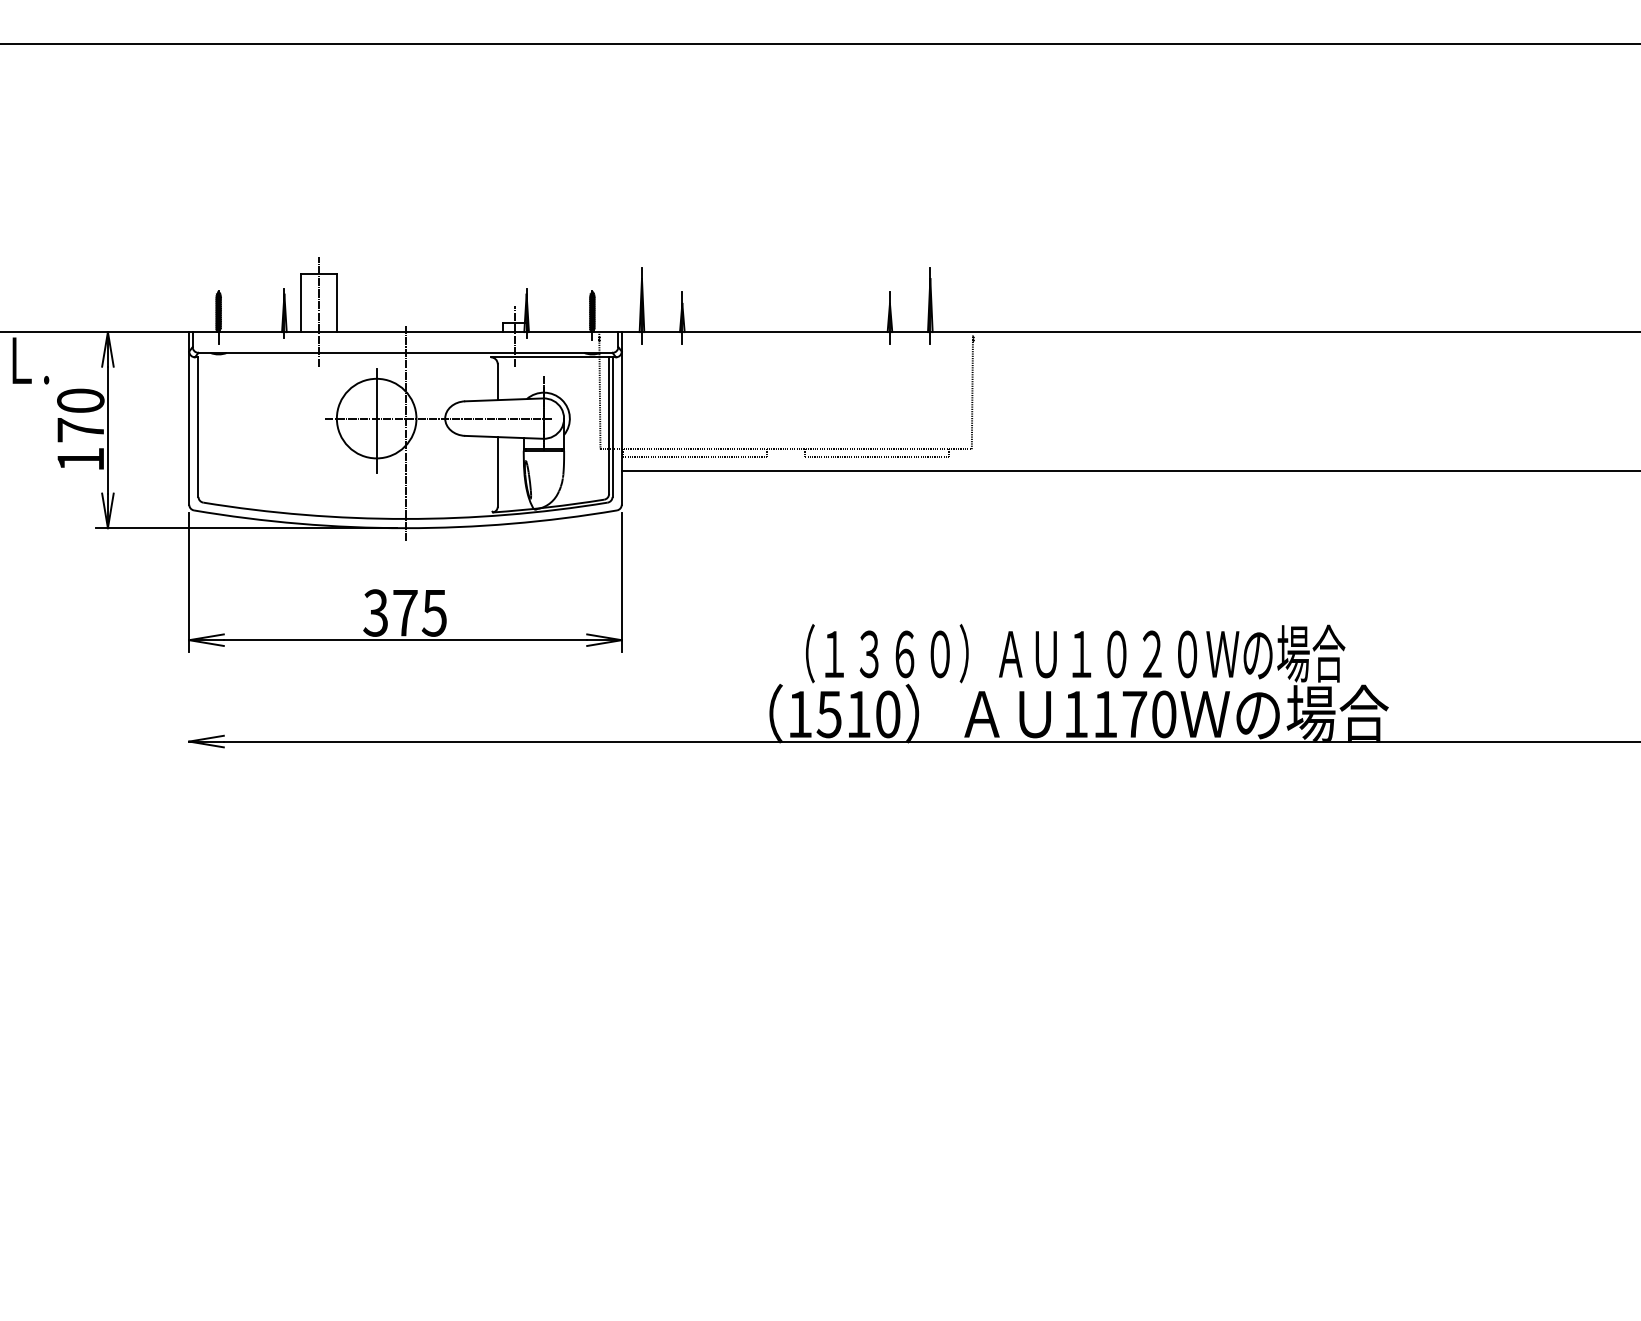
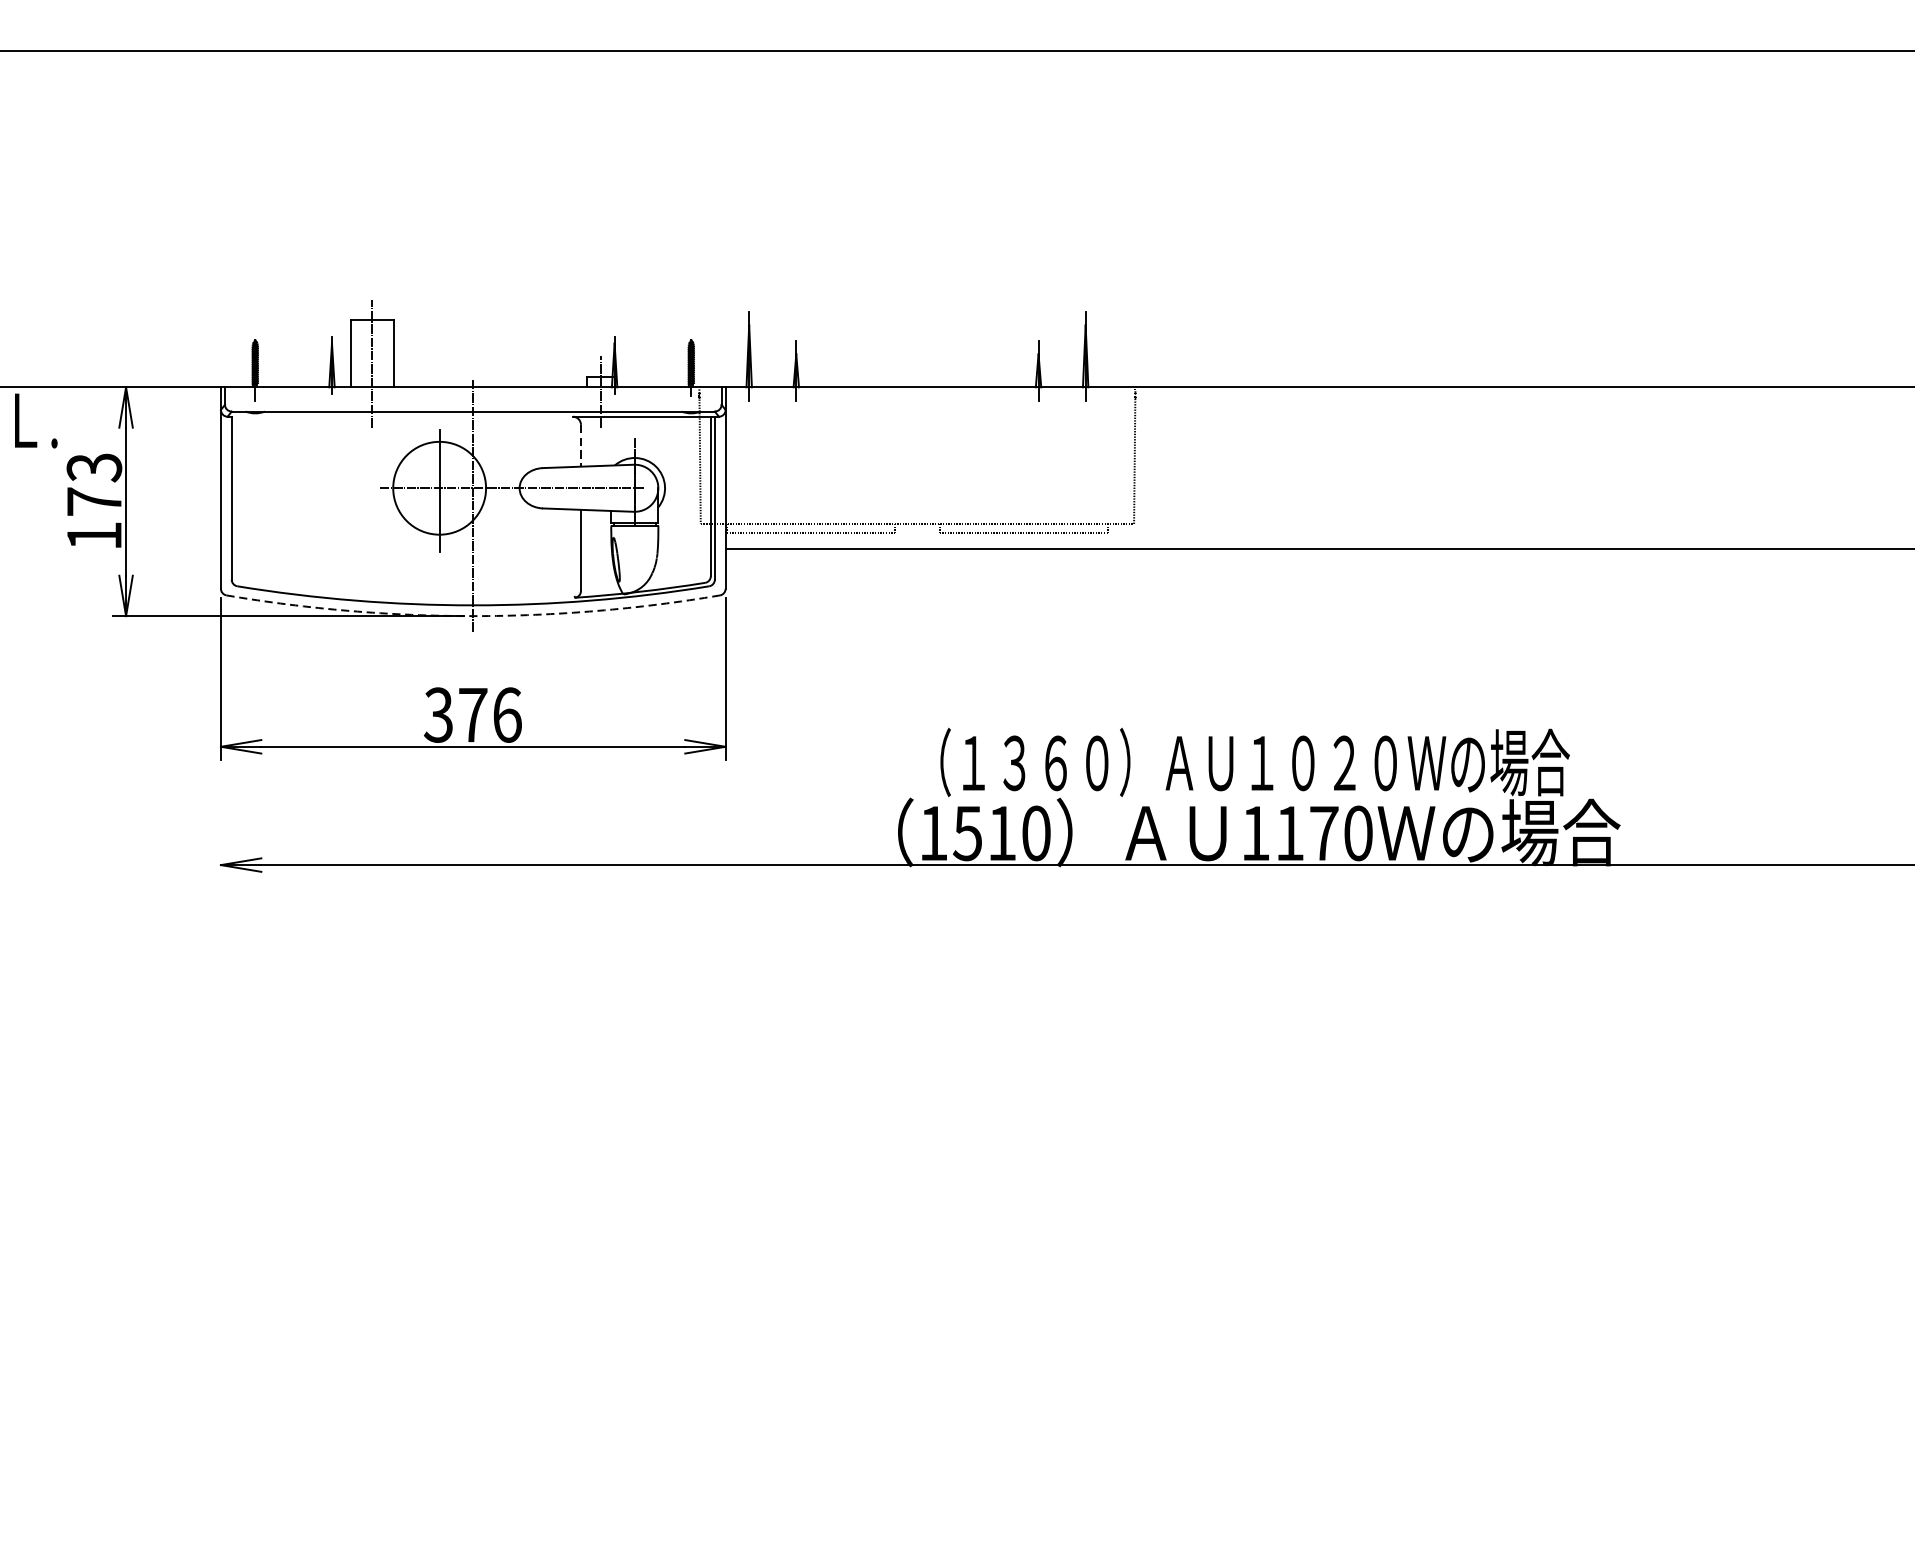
line: (497, 382) -> (580, 446), solid -> dashed
text: (80, 400) -> (94, 467), 170 -> 173
arc: (405, 528) -> (473, 616), solid -> dashed
text: (434, 612) -> (507, 714), 375 -> 376

